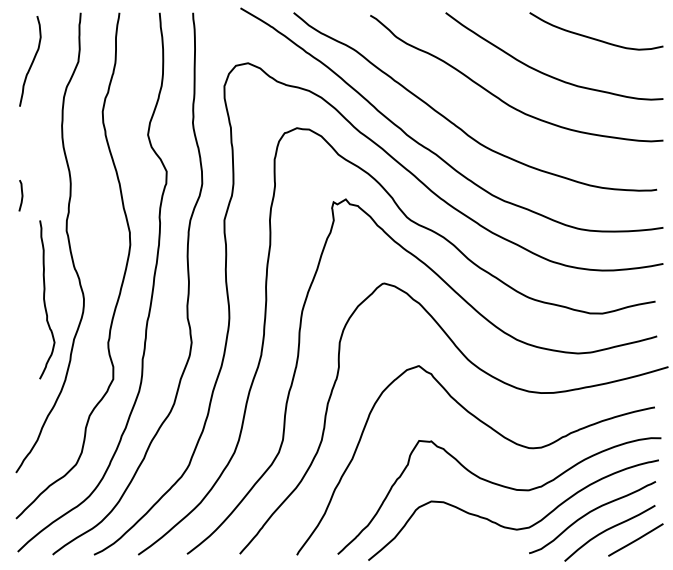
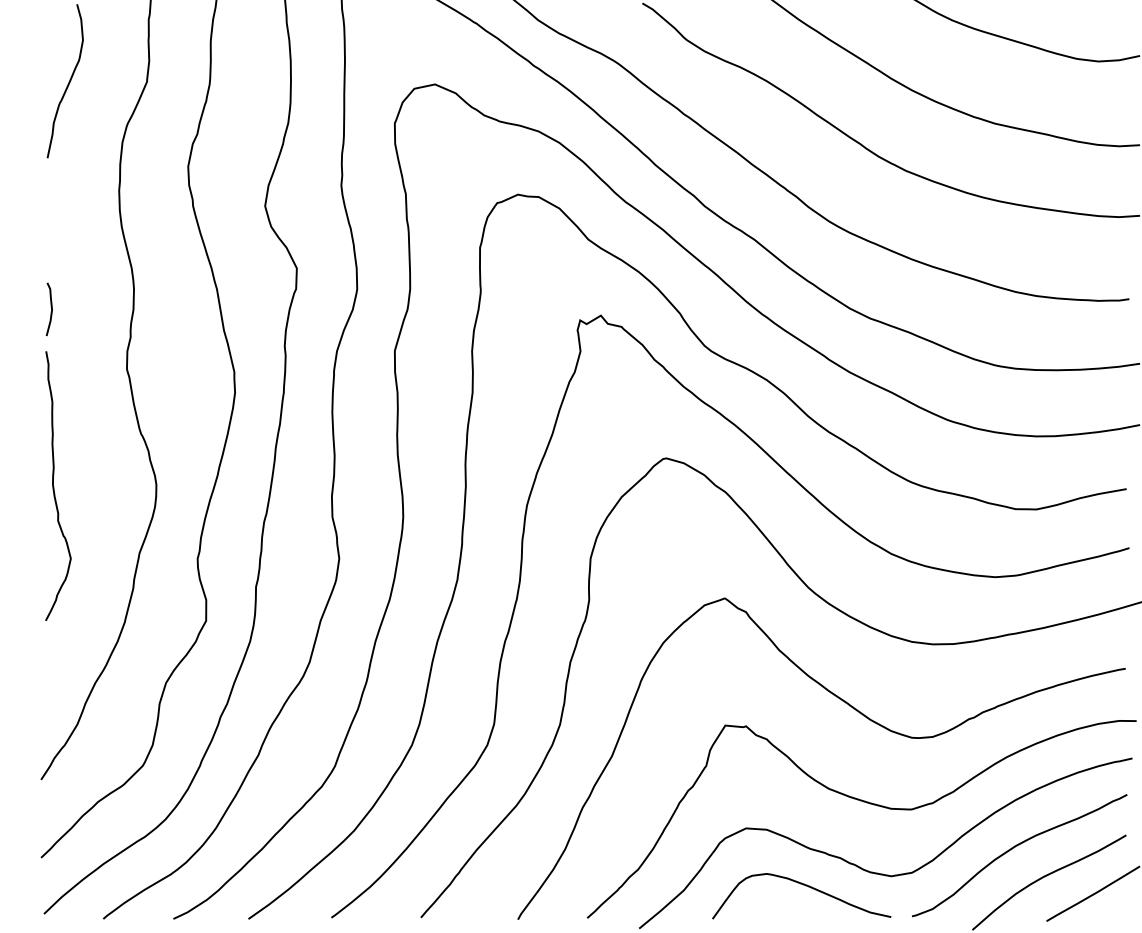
curve: (45, 300) -> (55, 487), moved
curve: (464, 535) -> (802, 886), added

